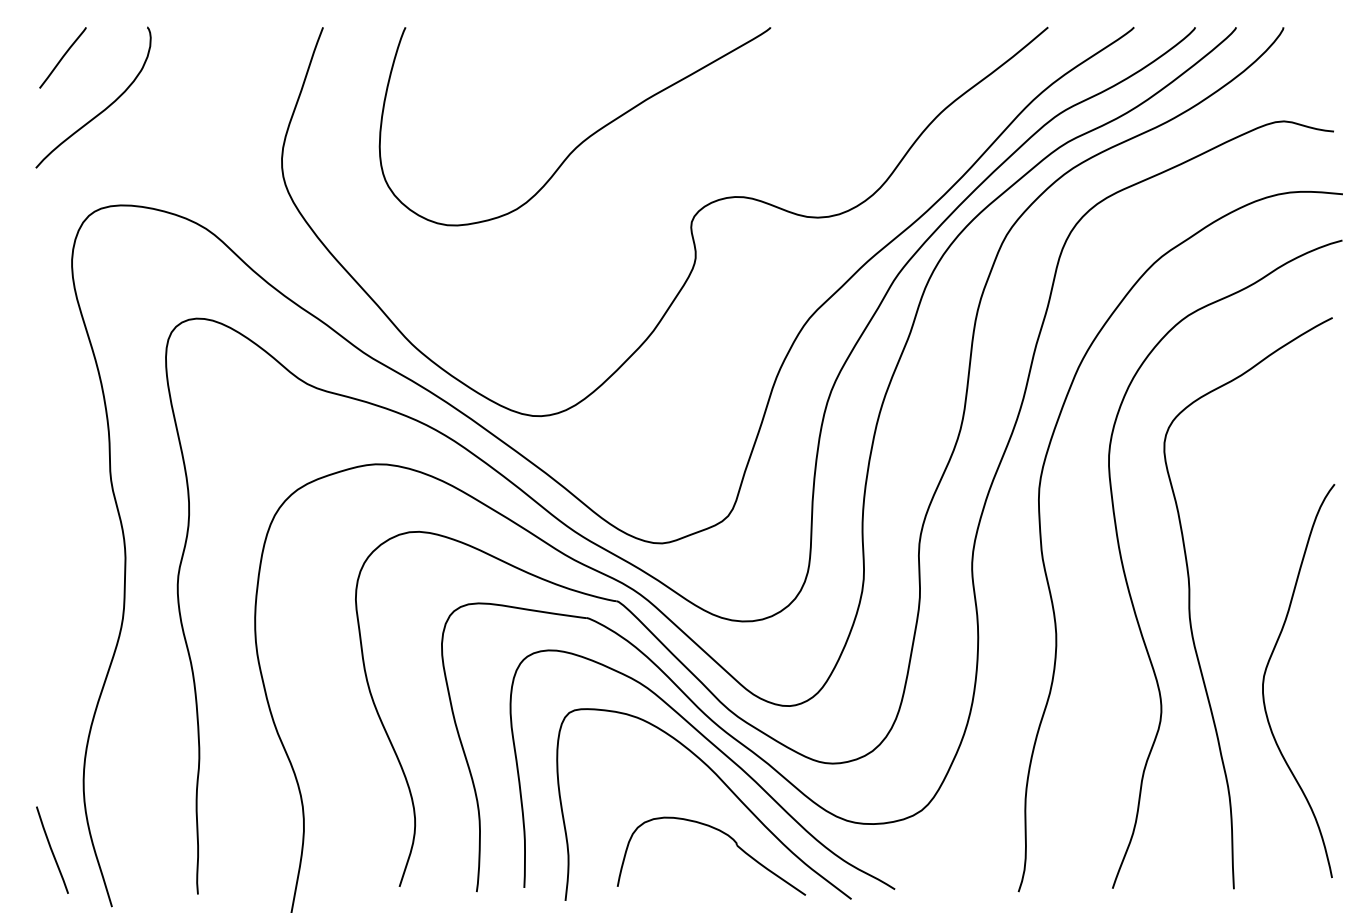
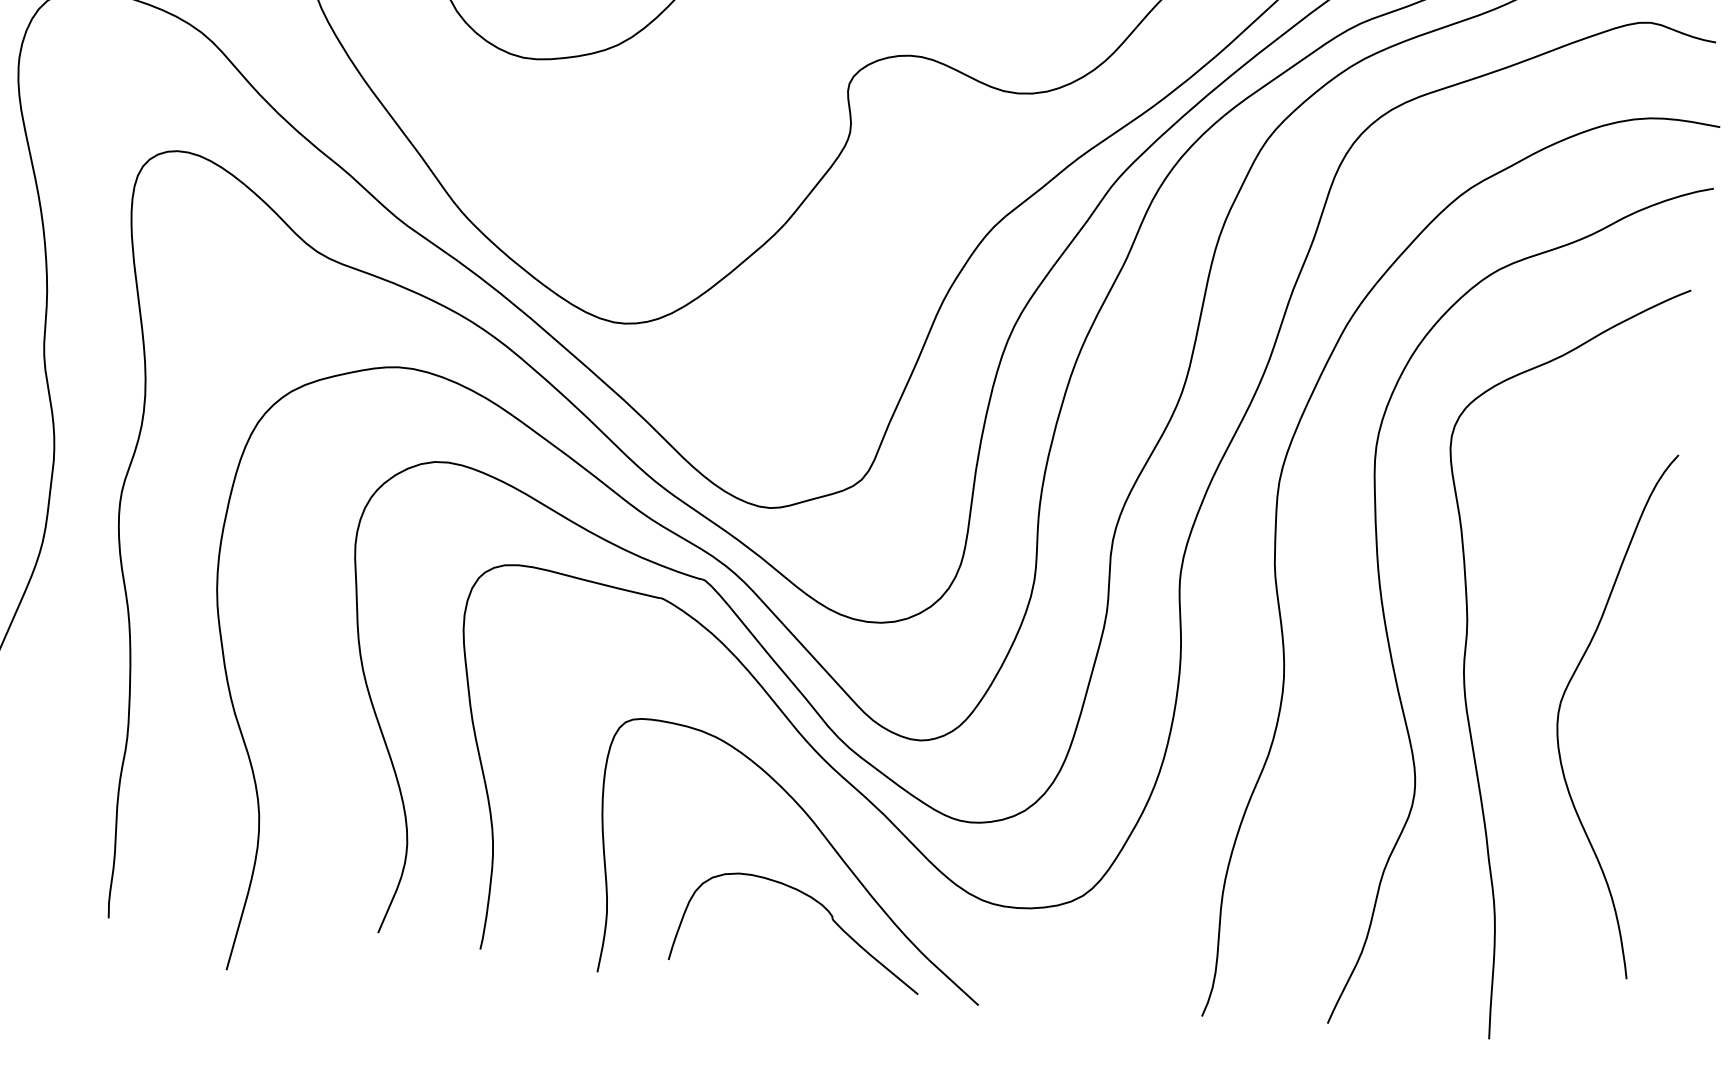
curve: (1266, 671) -> (1564, 696), moved
curve: (719, 751) -> (820, 792), removed

